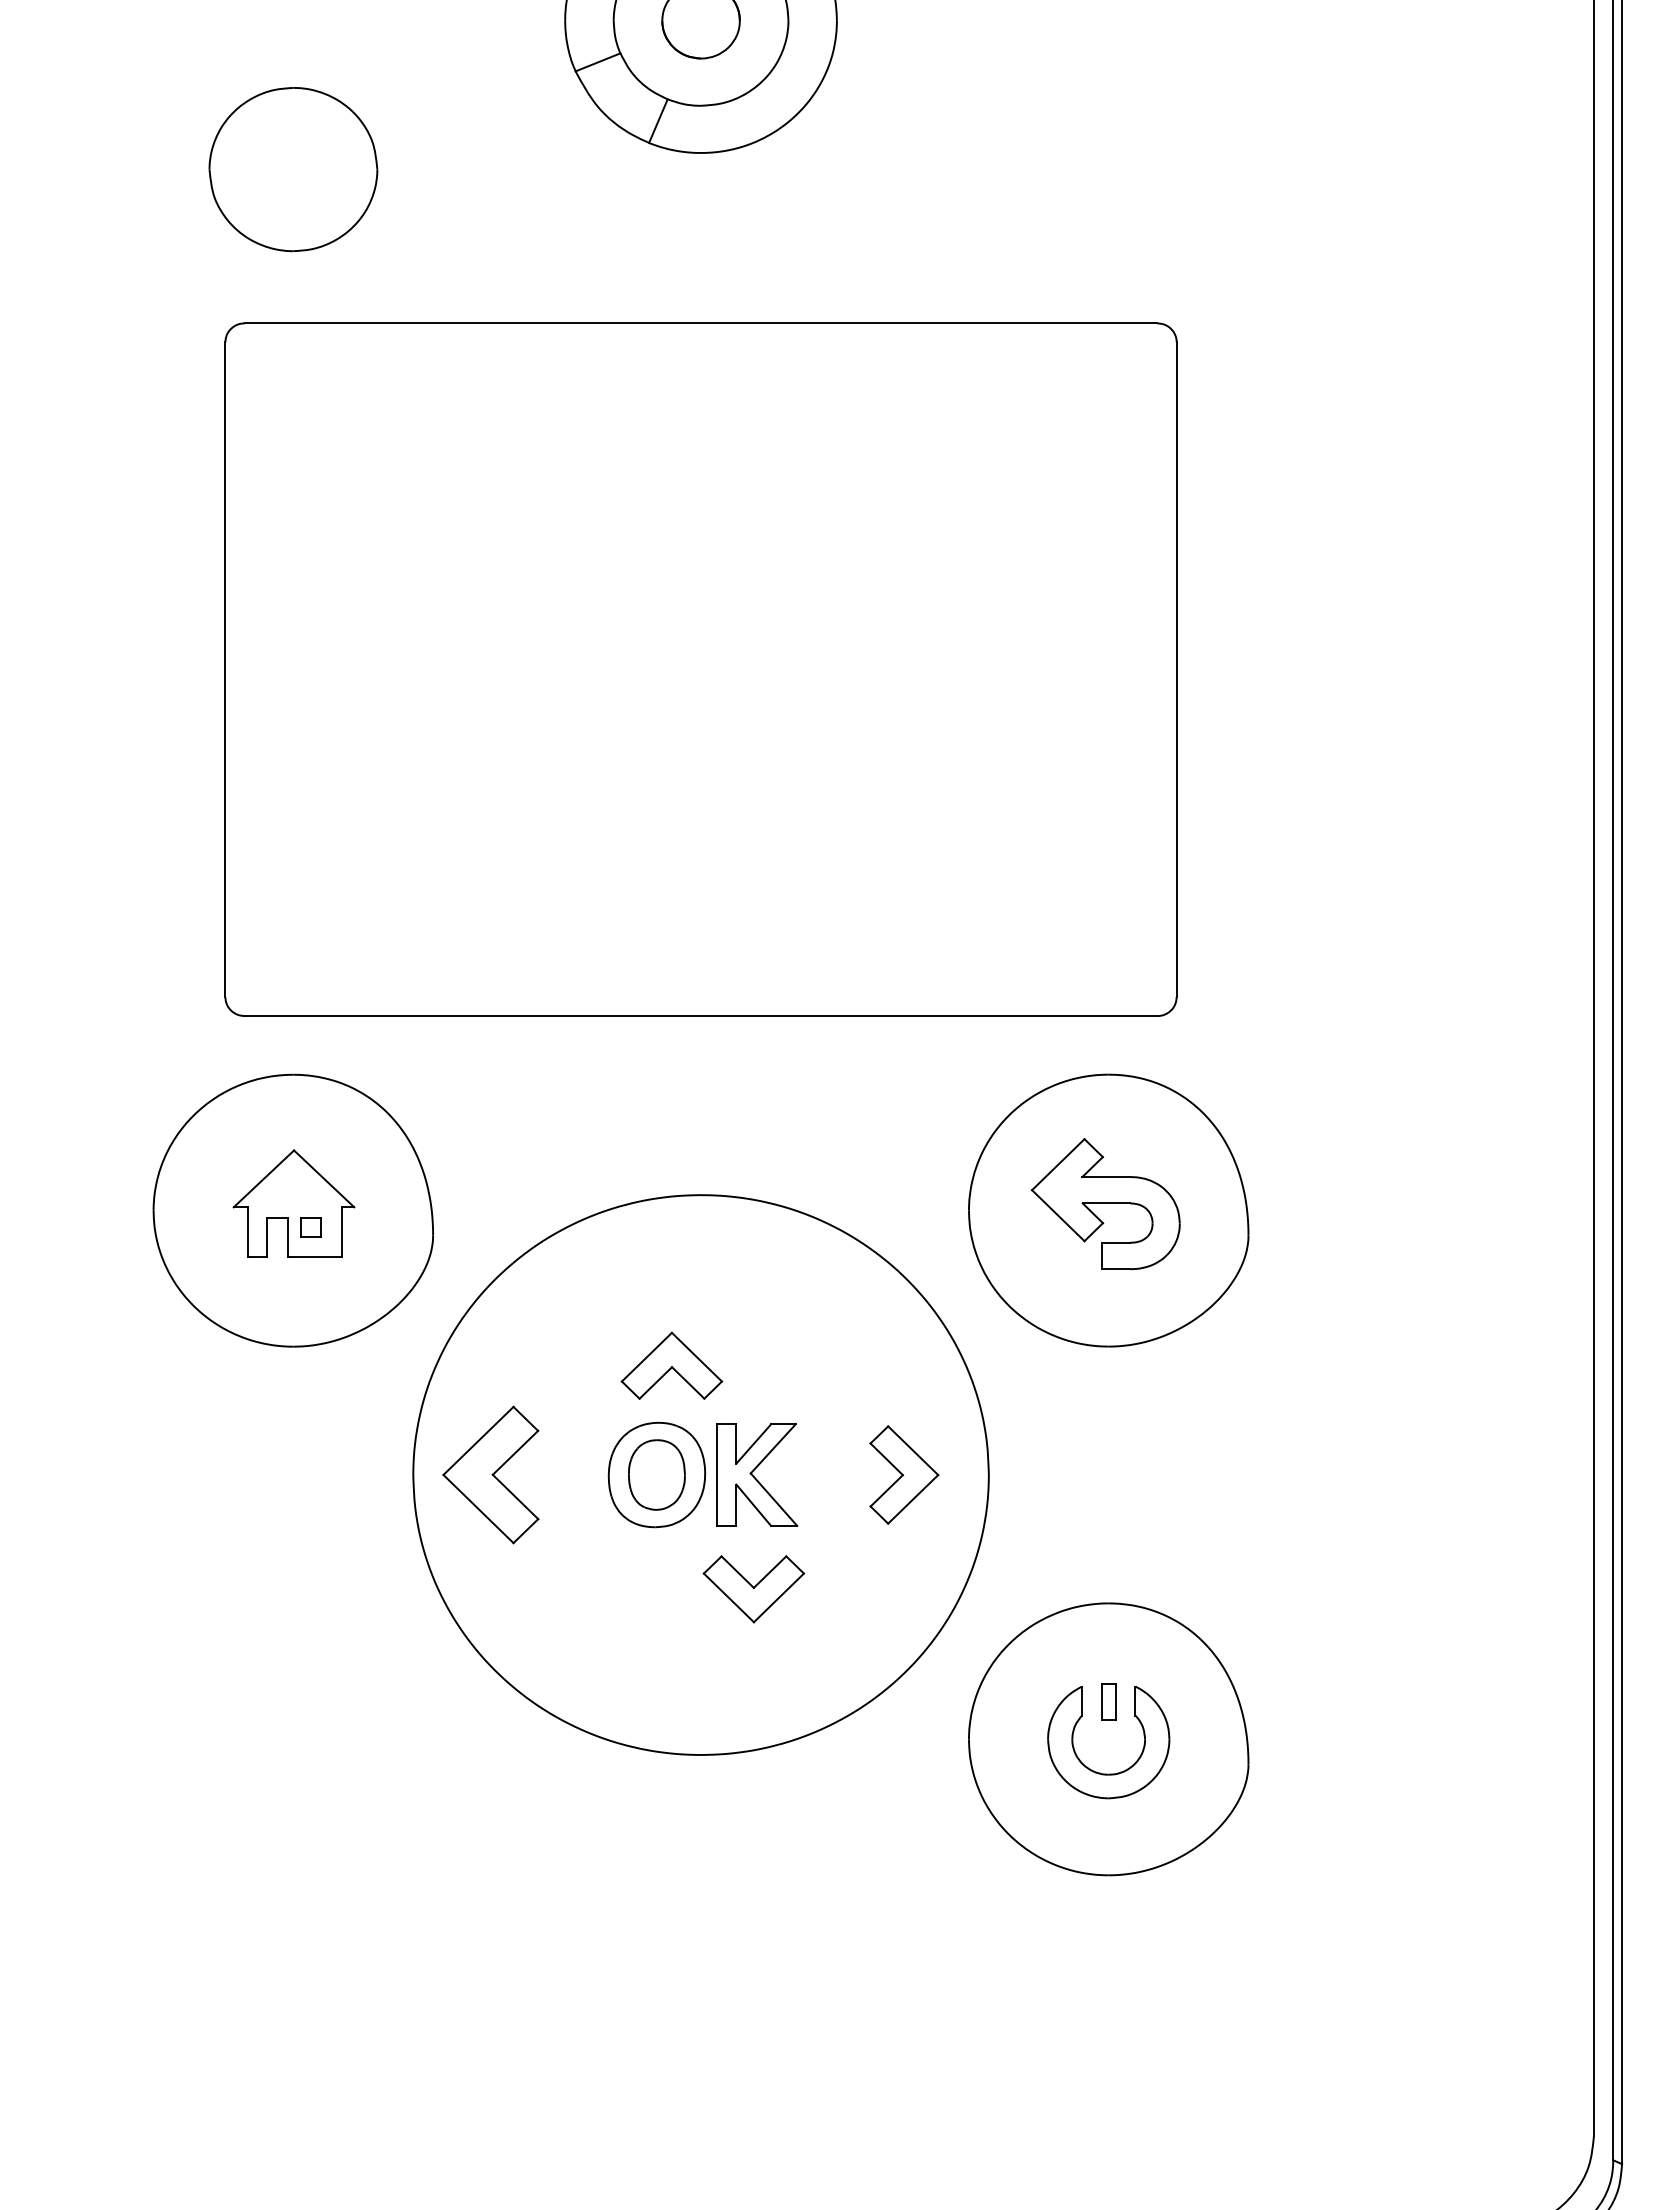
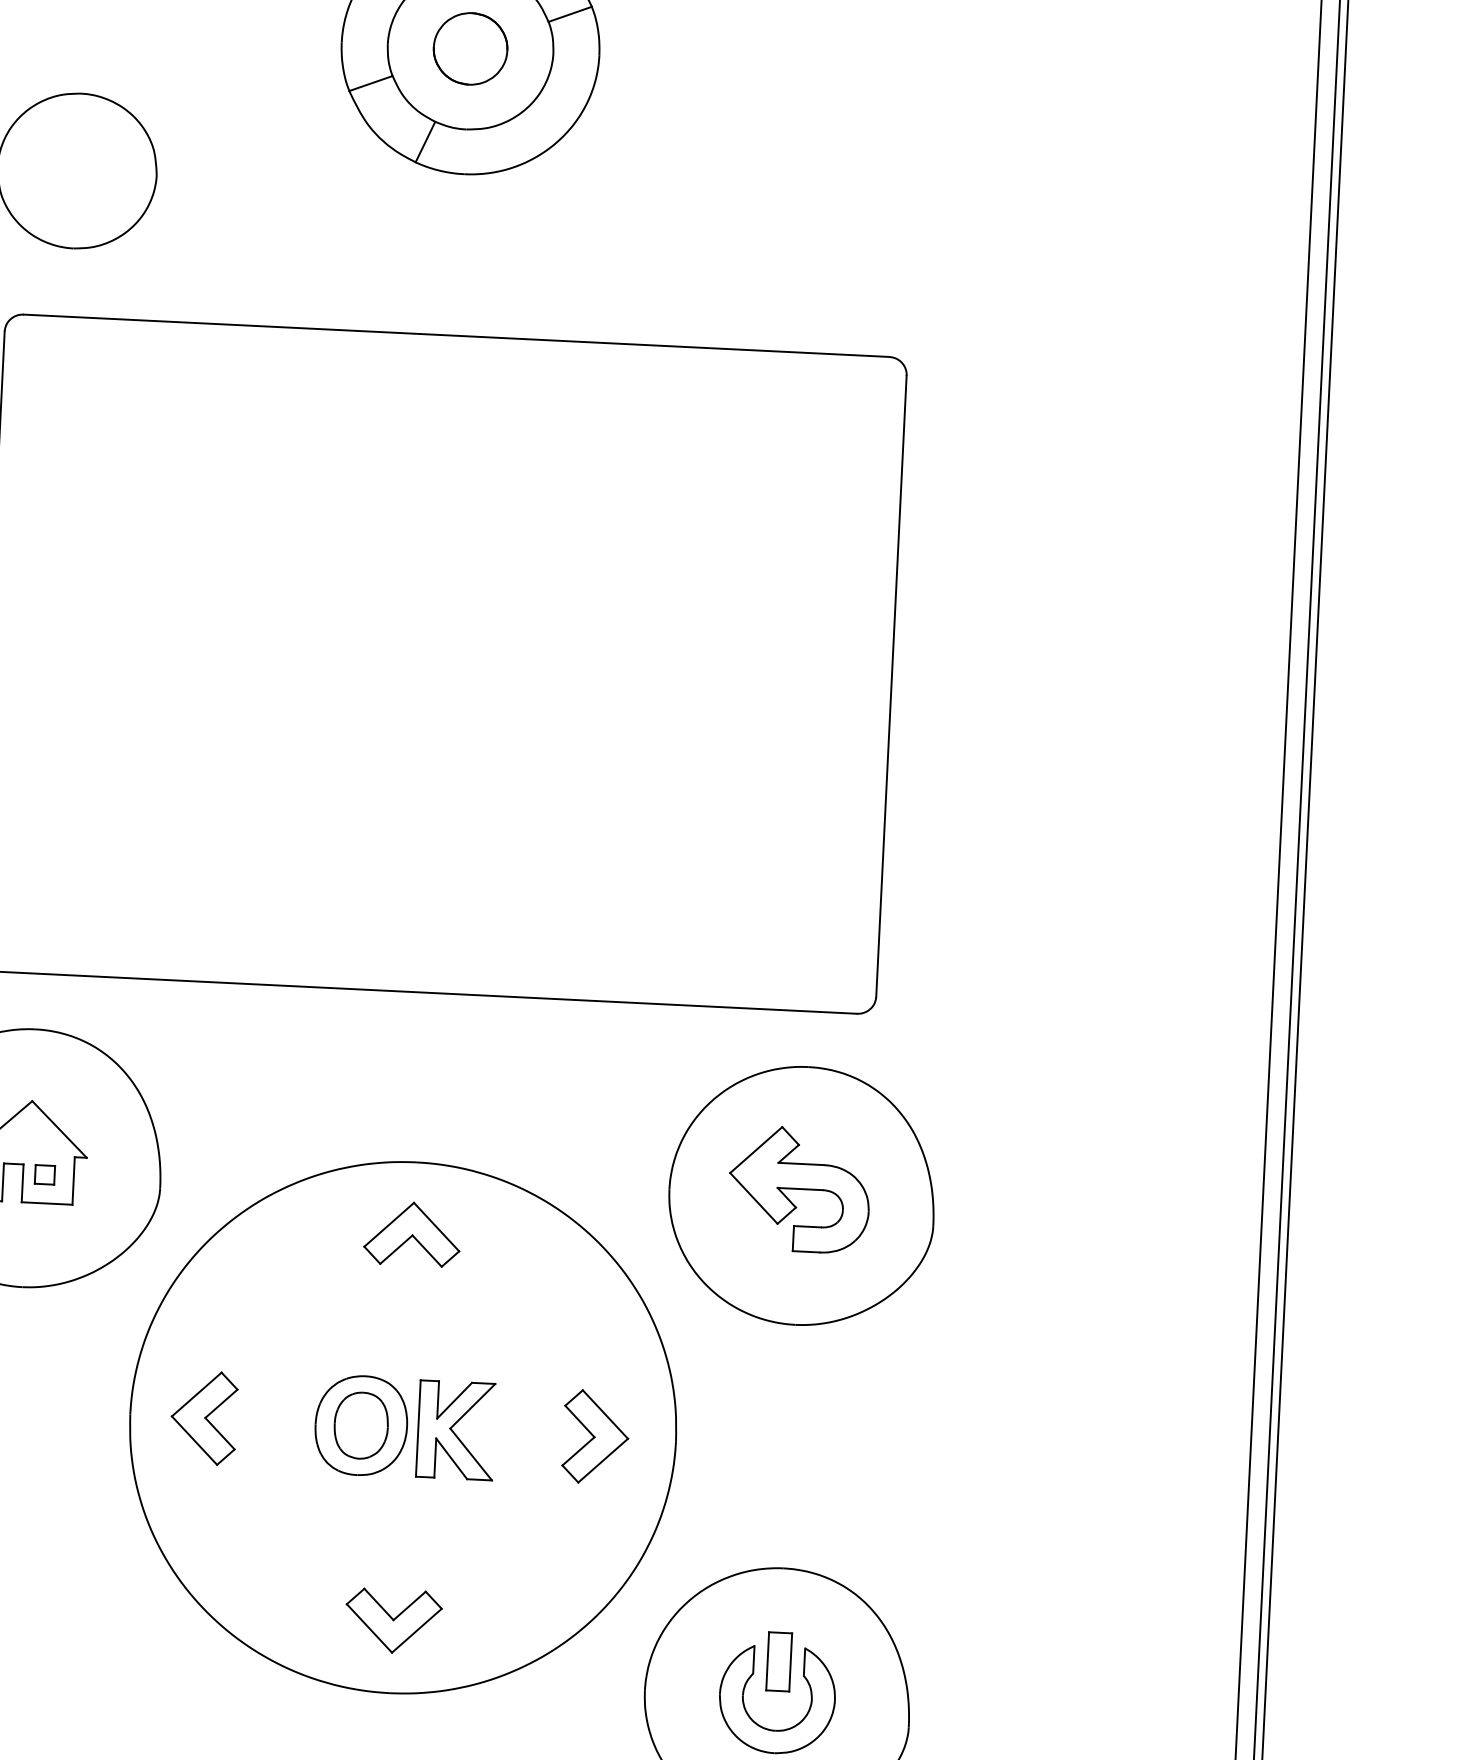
part: (671, 1365) -> (412, 1233), moved
part: (491, 1474) -> (204, 1417), size x0.71
part: (753, 1589) -> (393, 1621), moved
part: (1108, 1701) -> (778, 1661), size x1.67

